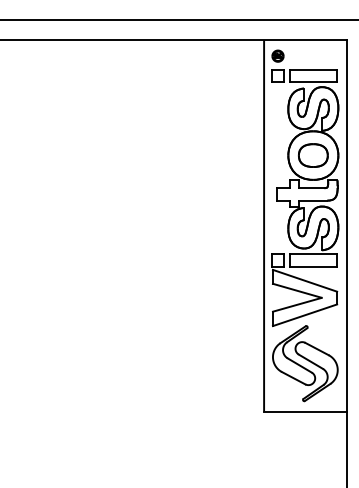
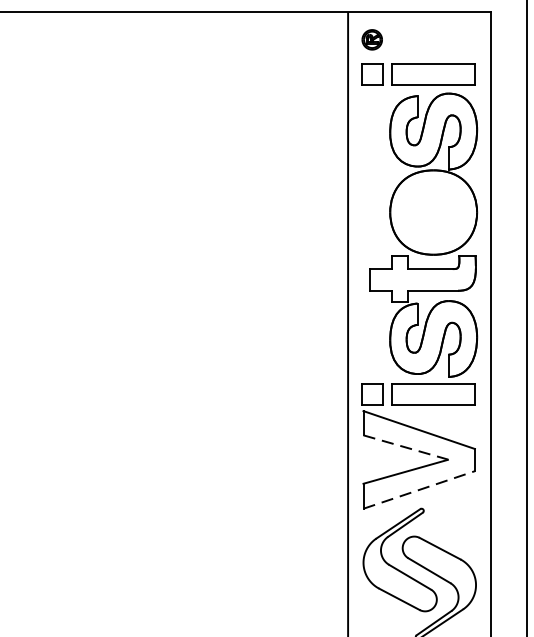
part: (313, 155) -> (433, 212), removed
line: (297, 290) -> (406, 446), solid -> dashed
line: (305, 315) -> (420, 490), solid -> dashed

